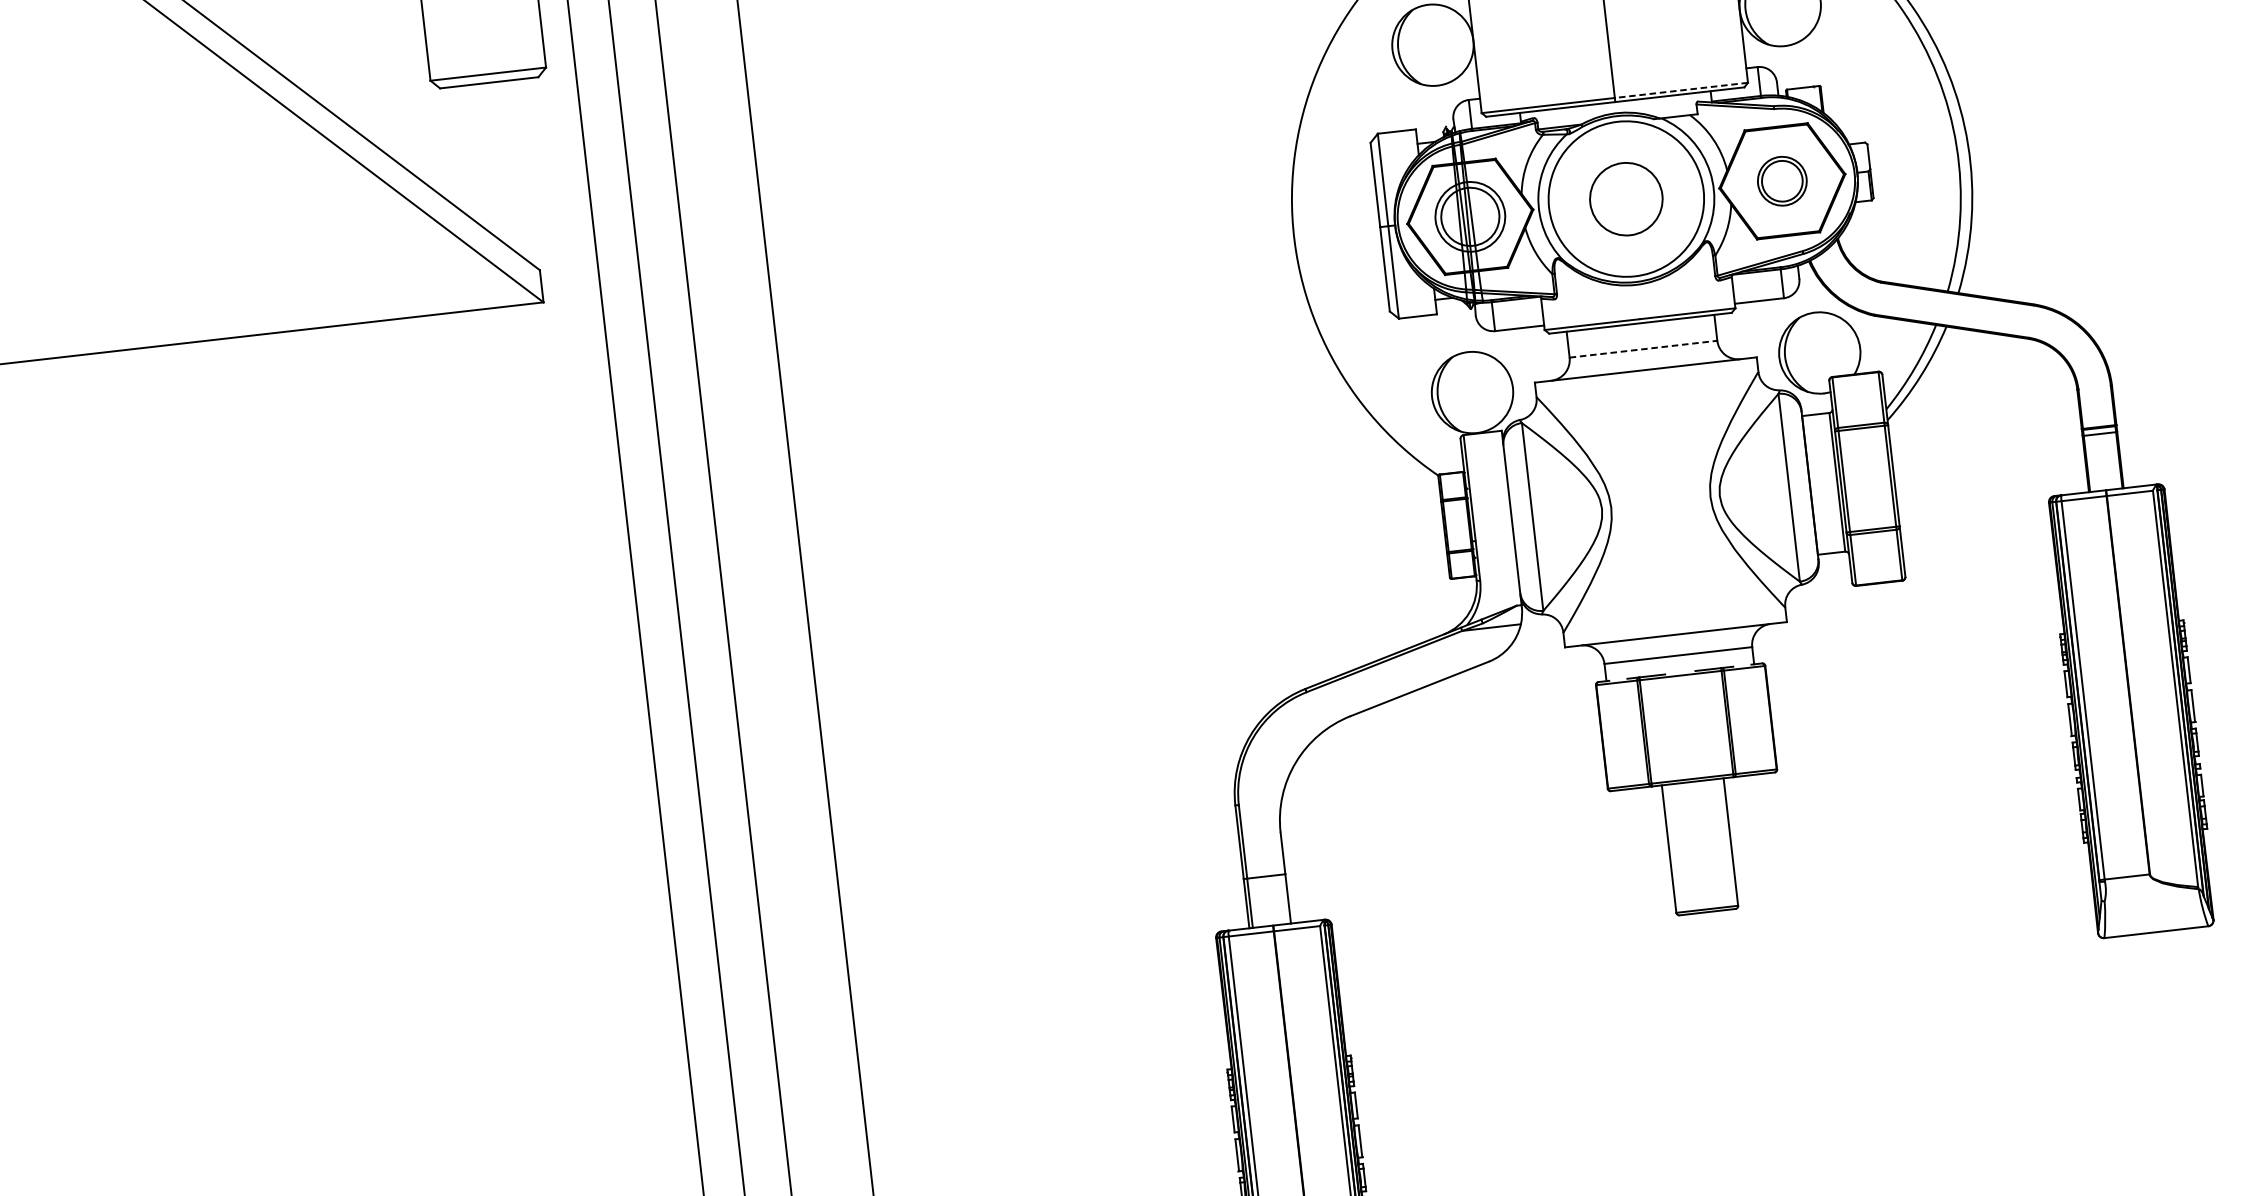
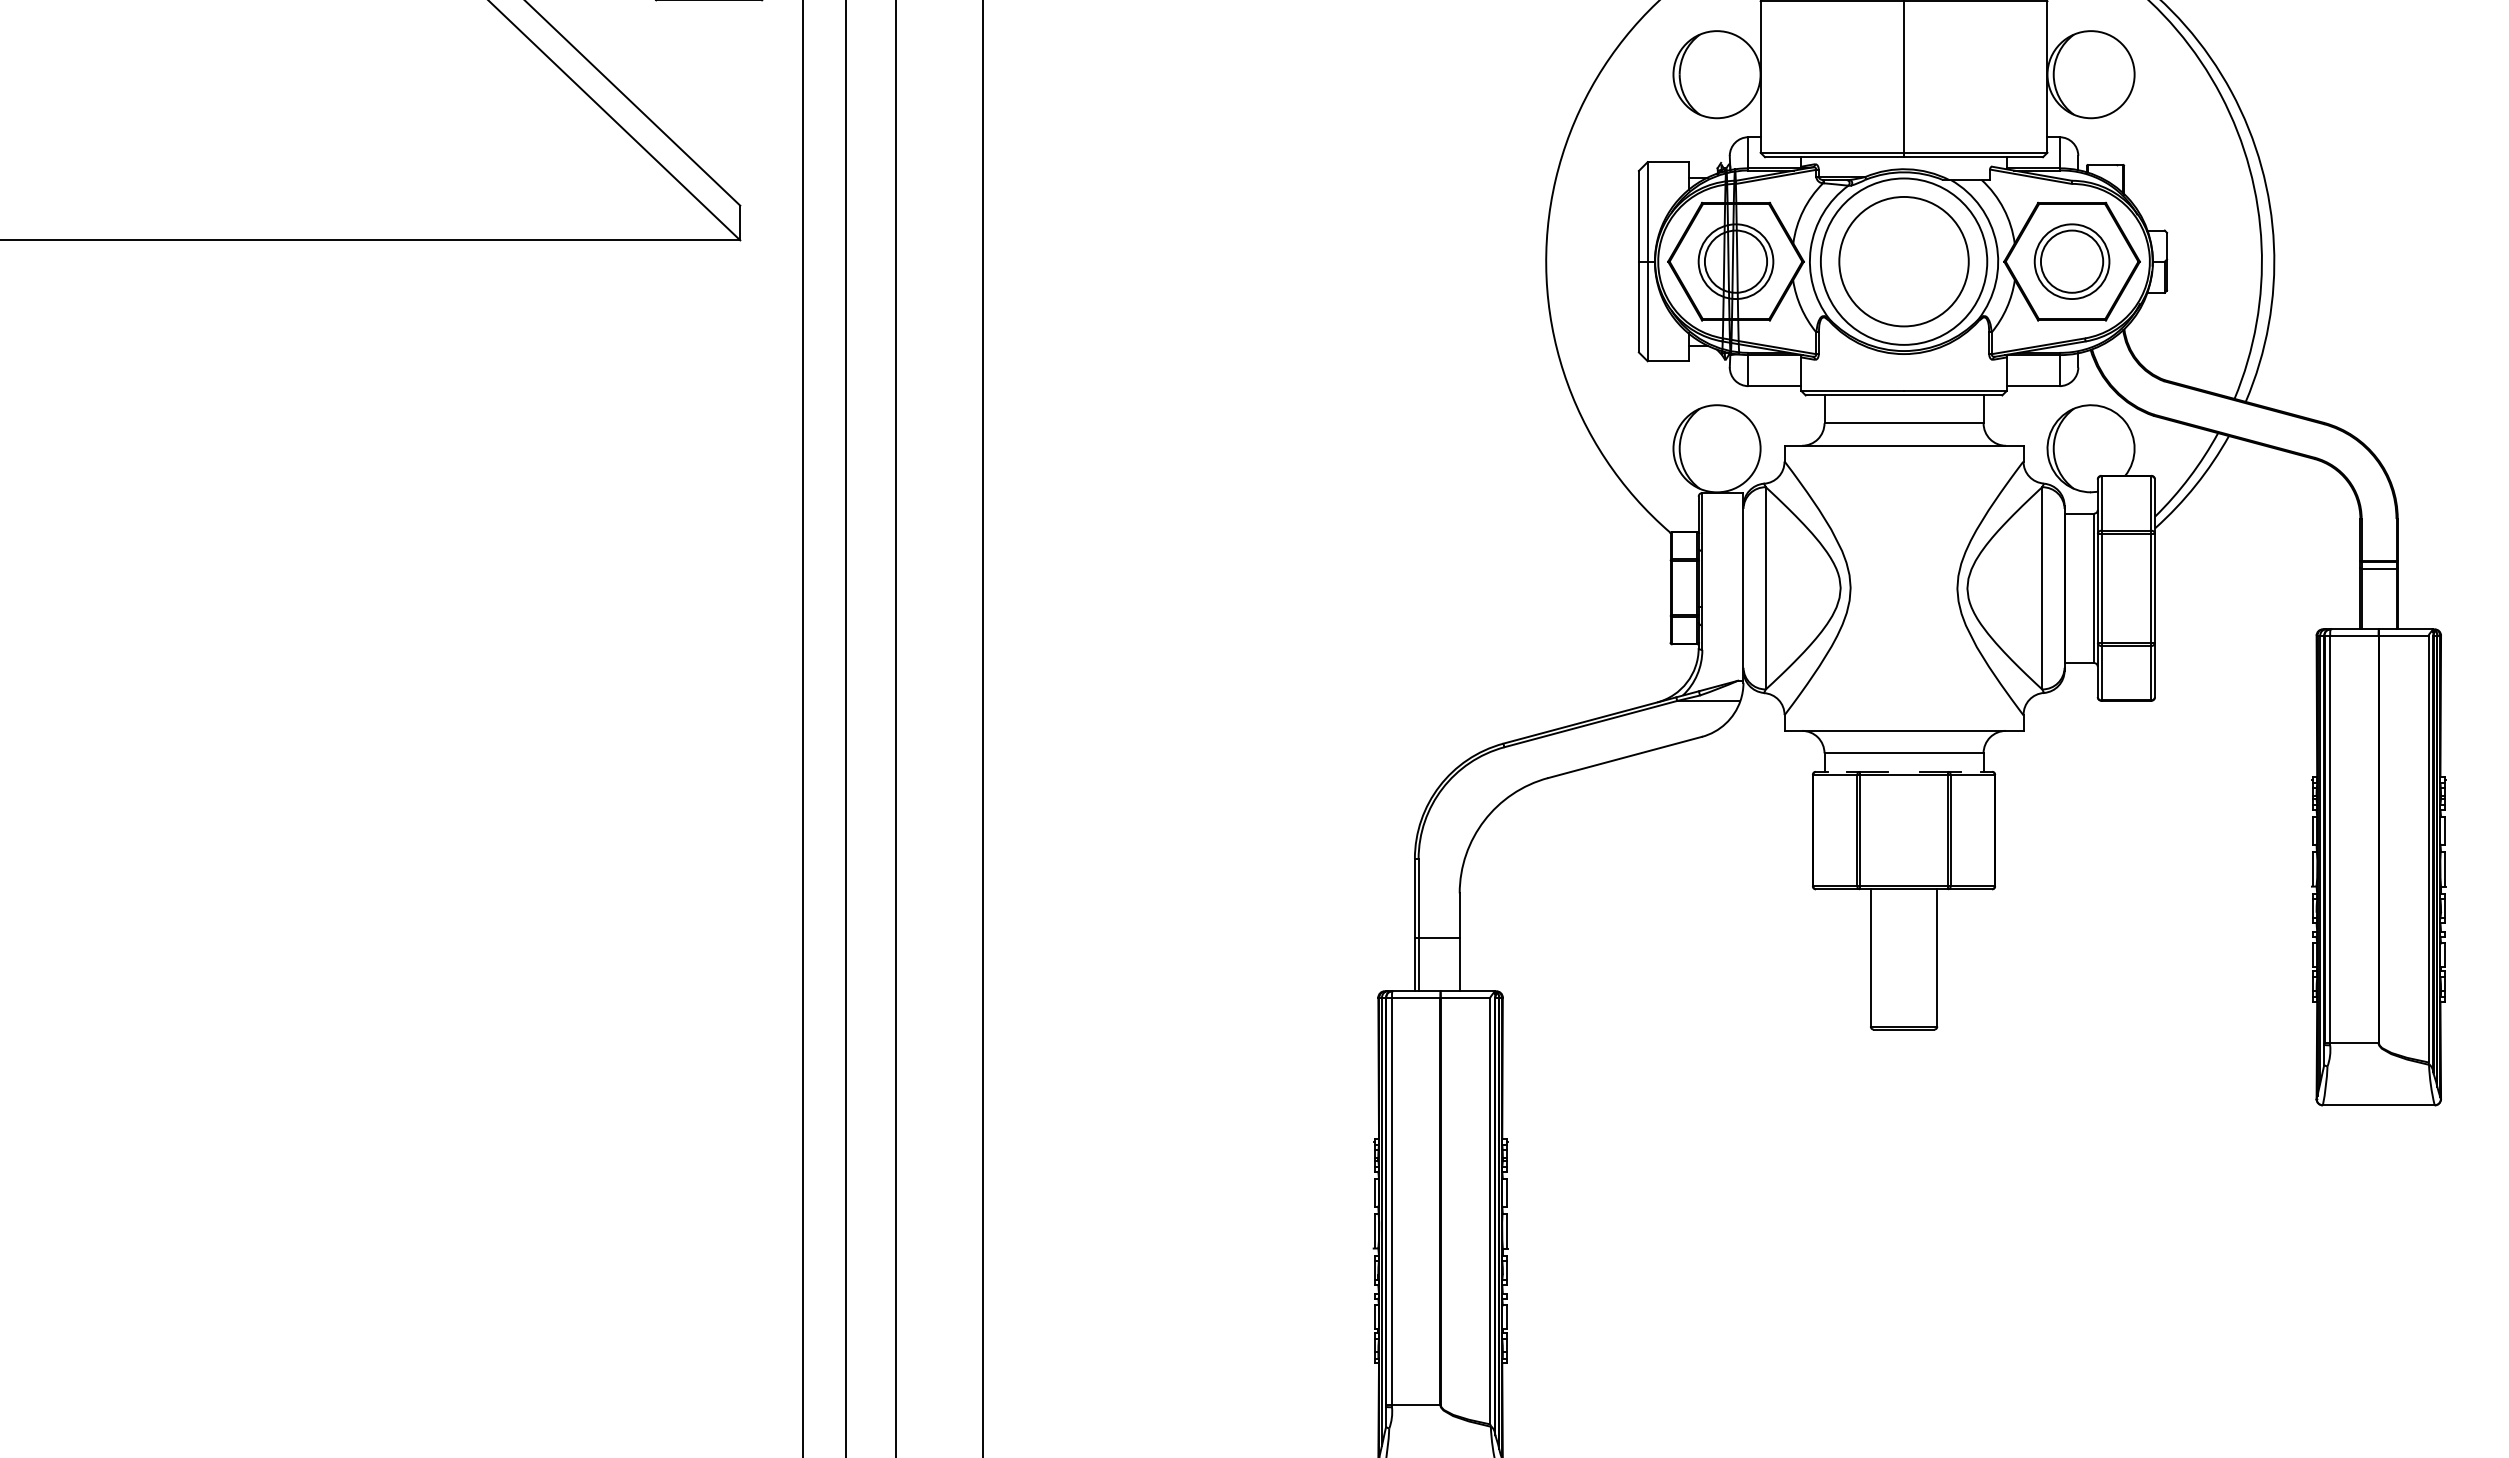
line: (1681, 90) -> (1975, 152), dashed -> solid
part: (1781, 181) -> (2071, 261), size x1.43
circle: (1625, 198) -> (1903, 261), size x1.67
line: (1643, 349) -> (1904, 423), dashed -> solid

